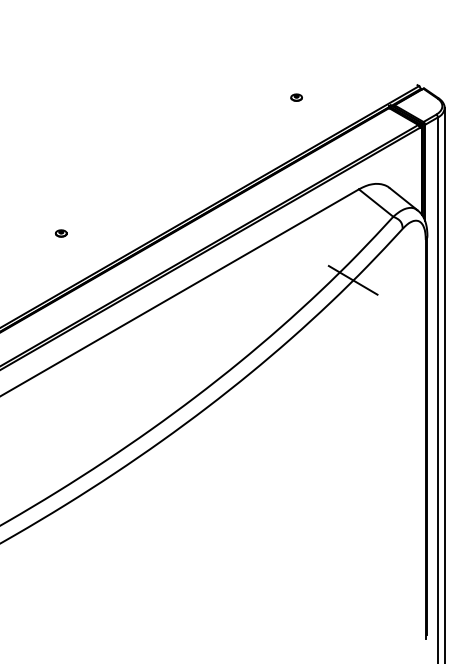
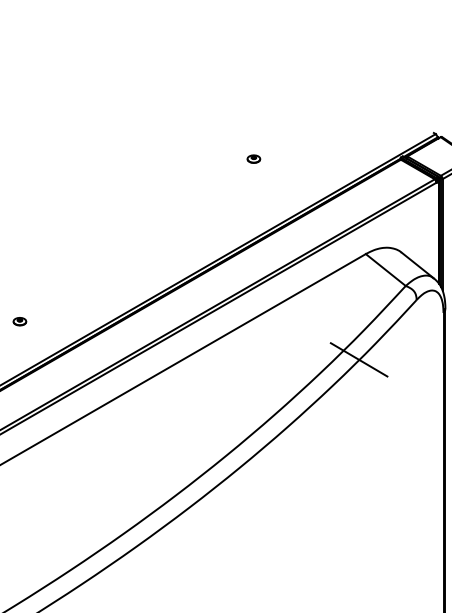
part: (296, 97) -> (253, 158), moved
part: (60, 233) -> (18, 321), moved

